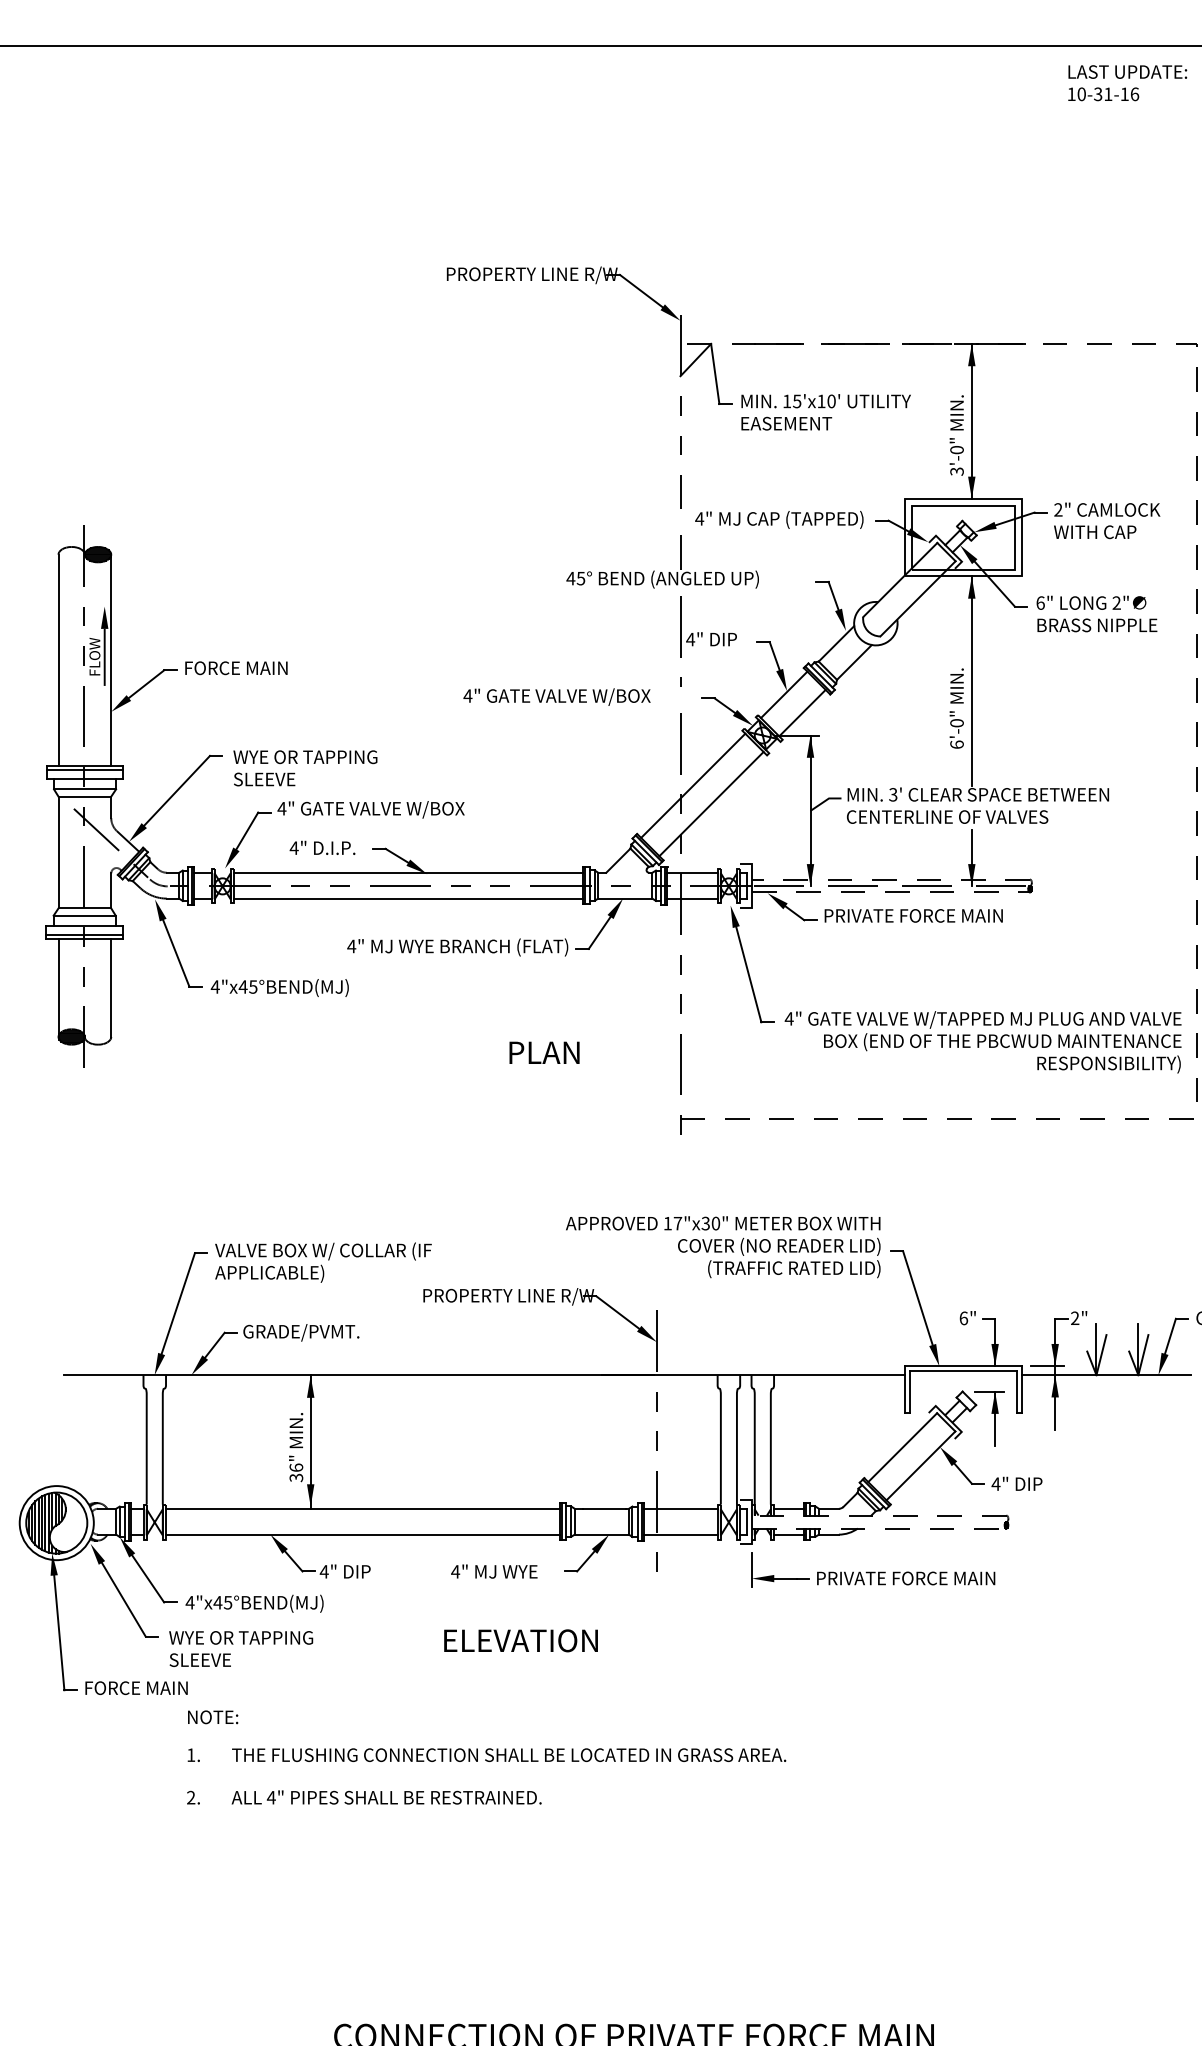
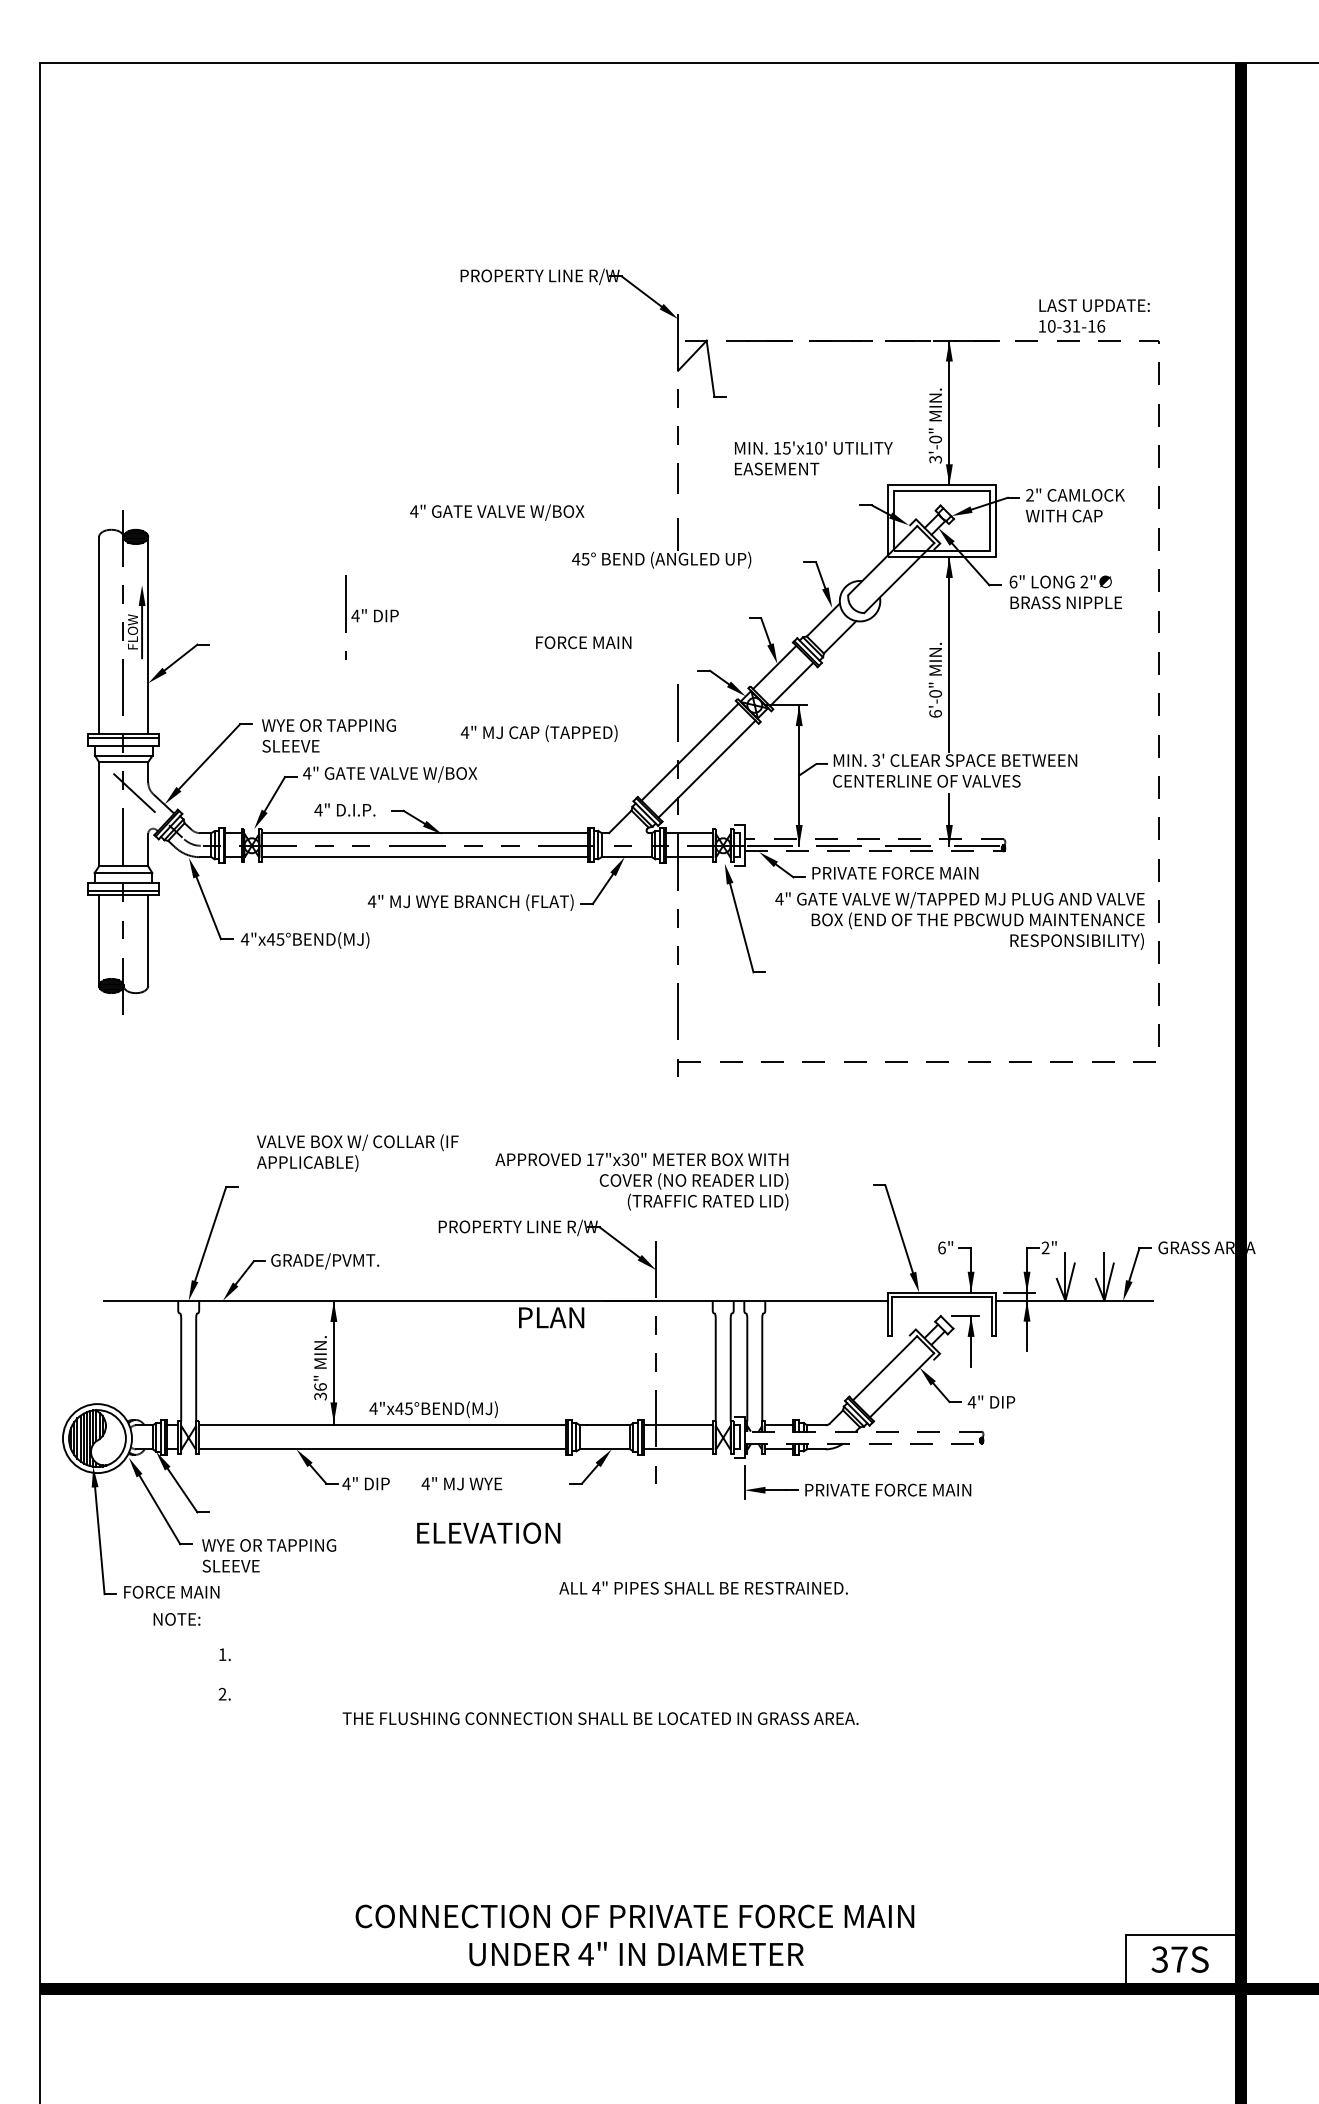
text: (1127, 82) -> (1094, 315), moved
text: (825, 412) -> (813, 458), moved
text: (778, 519) -> (538, 733), moved
part: (707, 641) -> (371, 617), moved
text: (236, 668) -> (583, 642), moved
text: (557, 697) -> (497, 512), moved
text: (982, 1041) -> (959, 920), moved
text: (544, 1052) -> (551, 1317), moved
text: (722, 1246) -> (641, 1181), moved
text: (323, 1262) -> (357, 1152), moved
text: (493, 1571) -> (461, 1483), moved
text: (254, 1603) -> (433, 1409), moved
text: (520, 1640) -> (488, 1532), moved
text: (212, 1717) -> (176, 1619), moved
text: (508, 1755) -> (600, 1718), moved
text: (386, 1796) -> (703, 1587), moved

